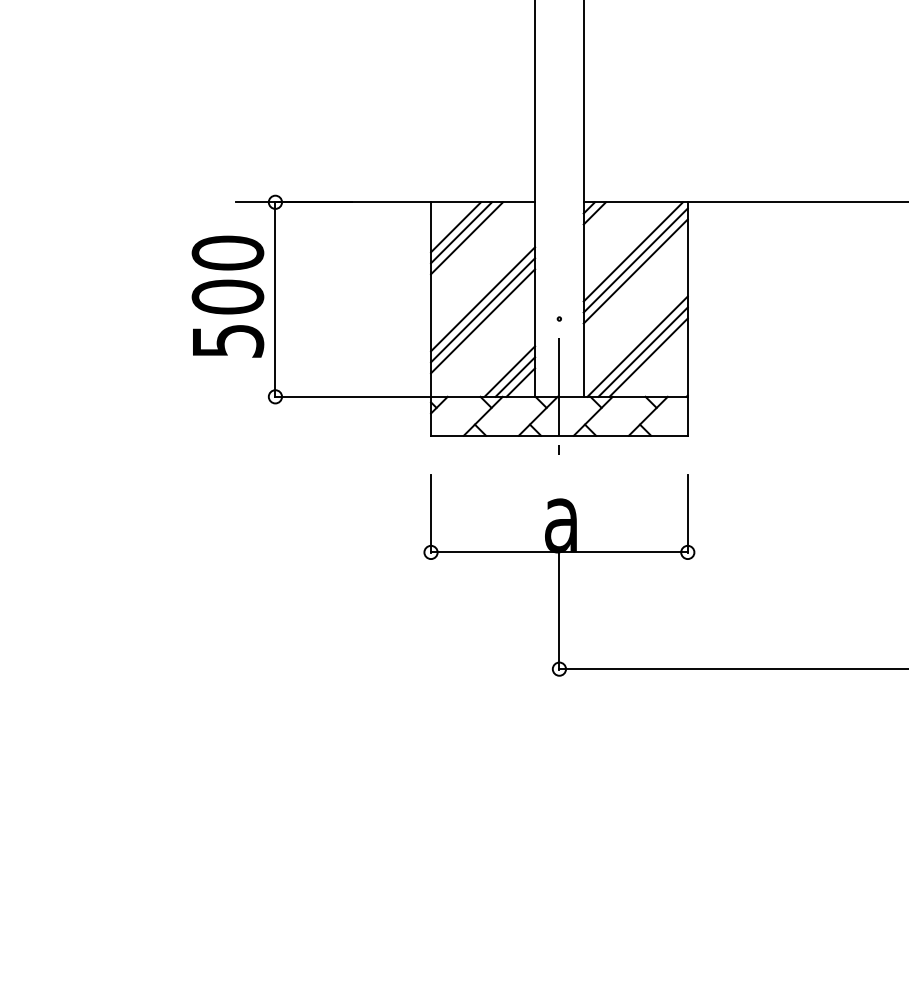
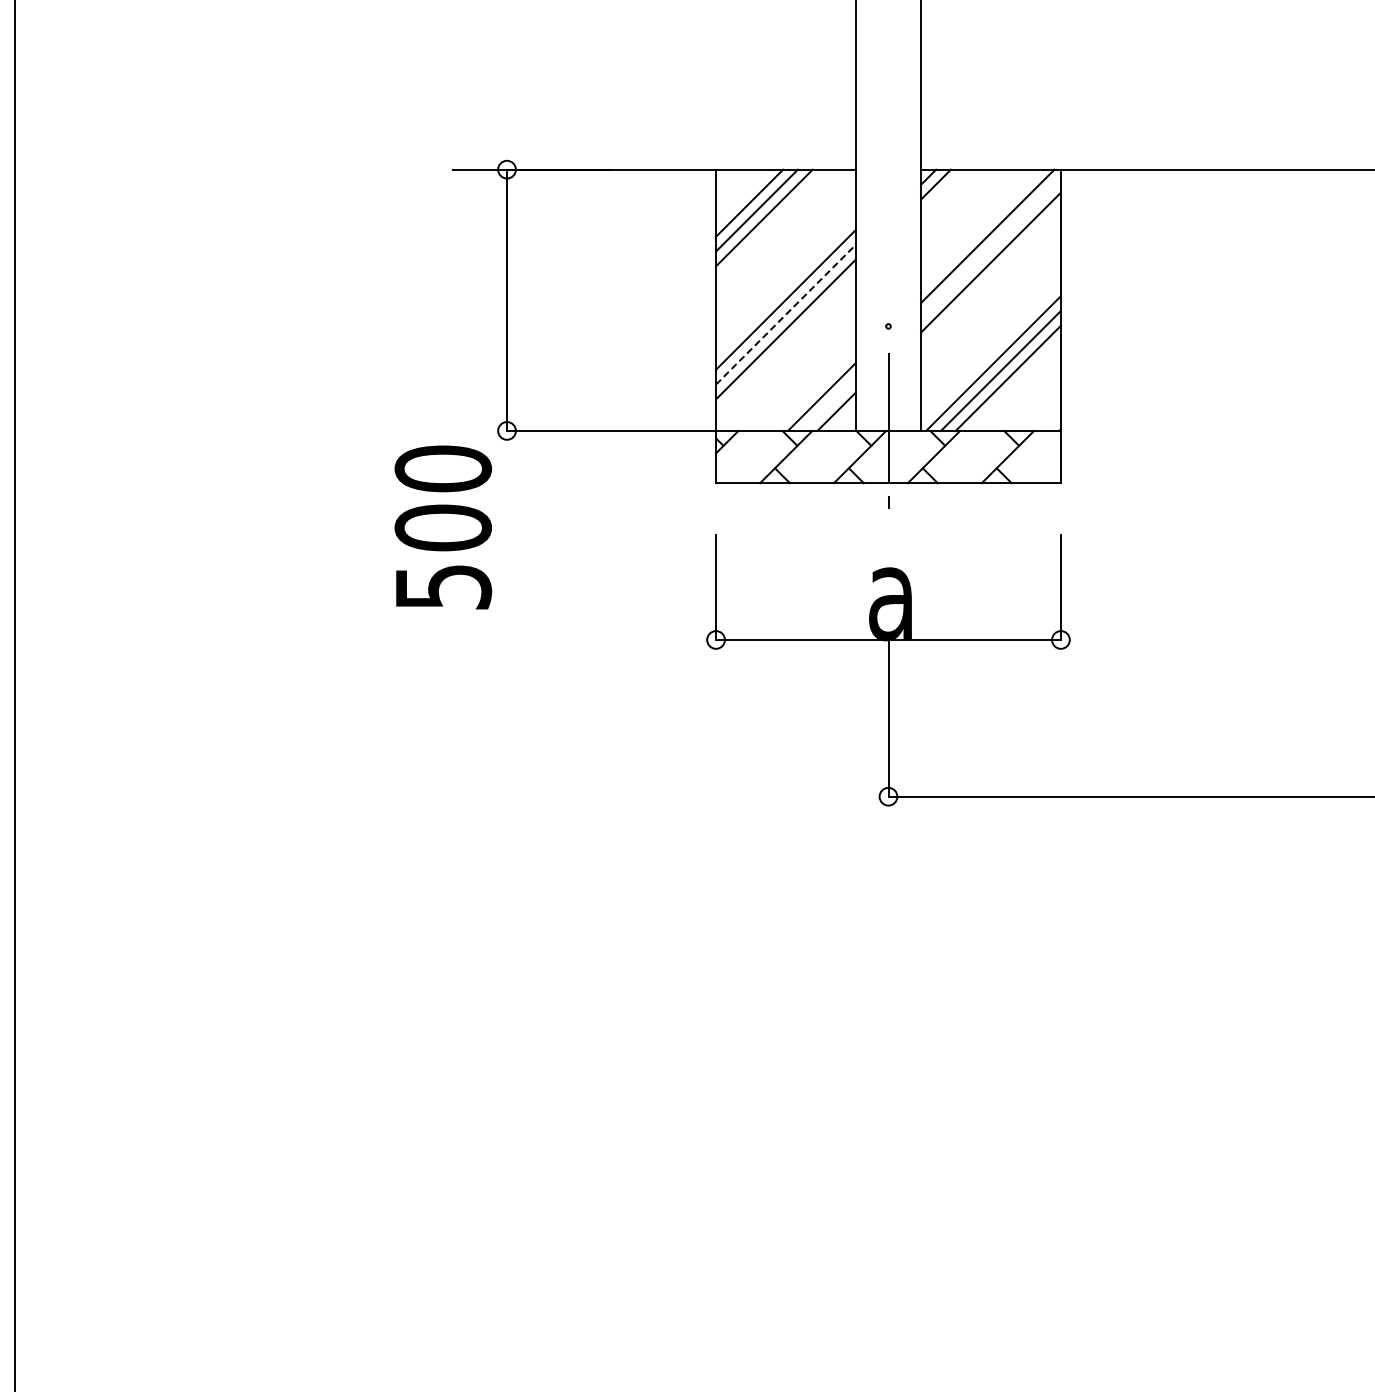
line: (635, 260) -> (990, 247), removed
text: (228, 296) -> (443, 527), moved
line: (482, 310) -> (785, 314), solid -> dashed
line: (514, 376) -> (828, 403), removed

